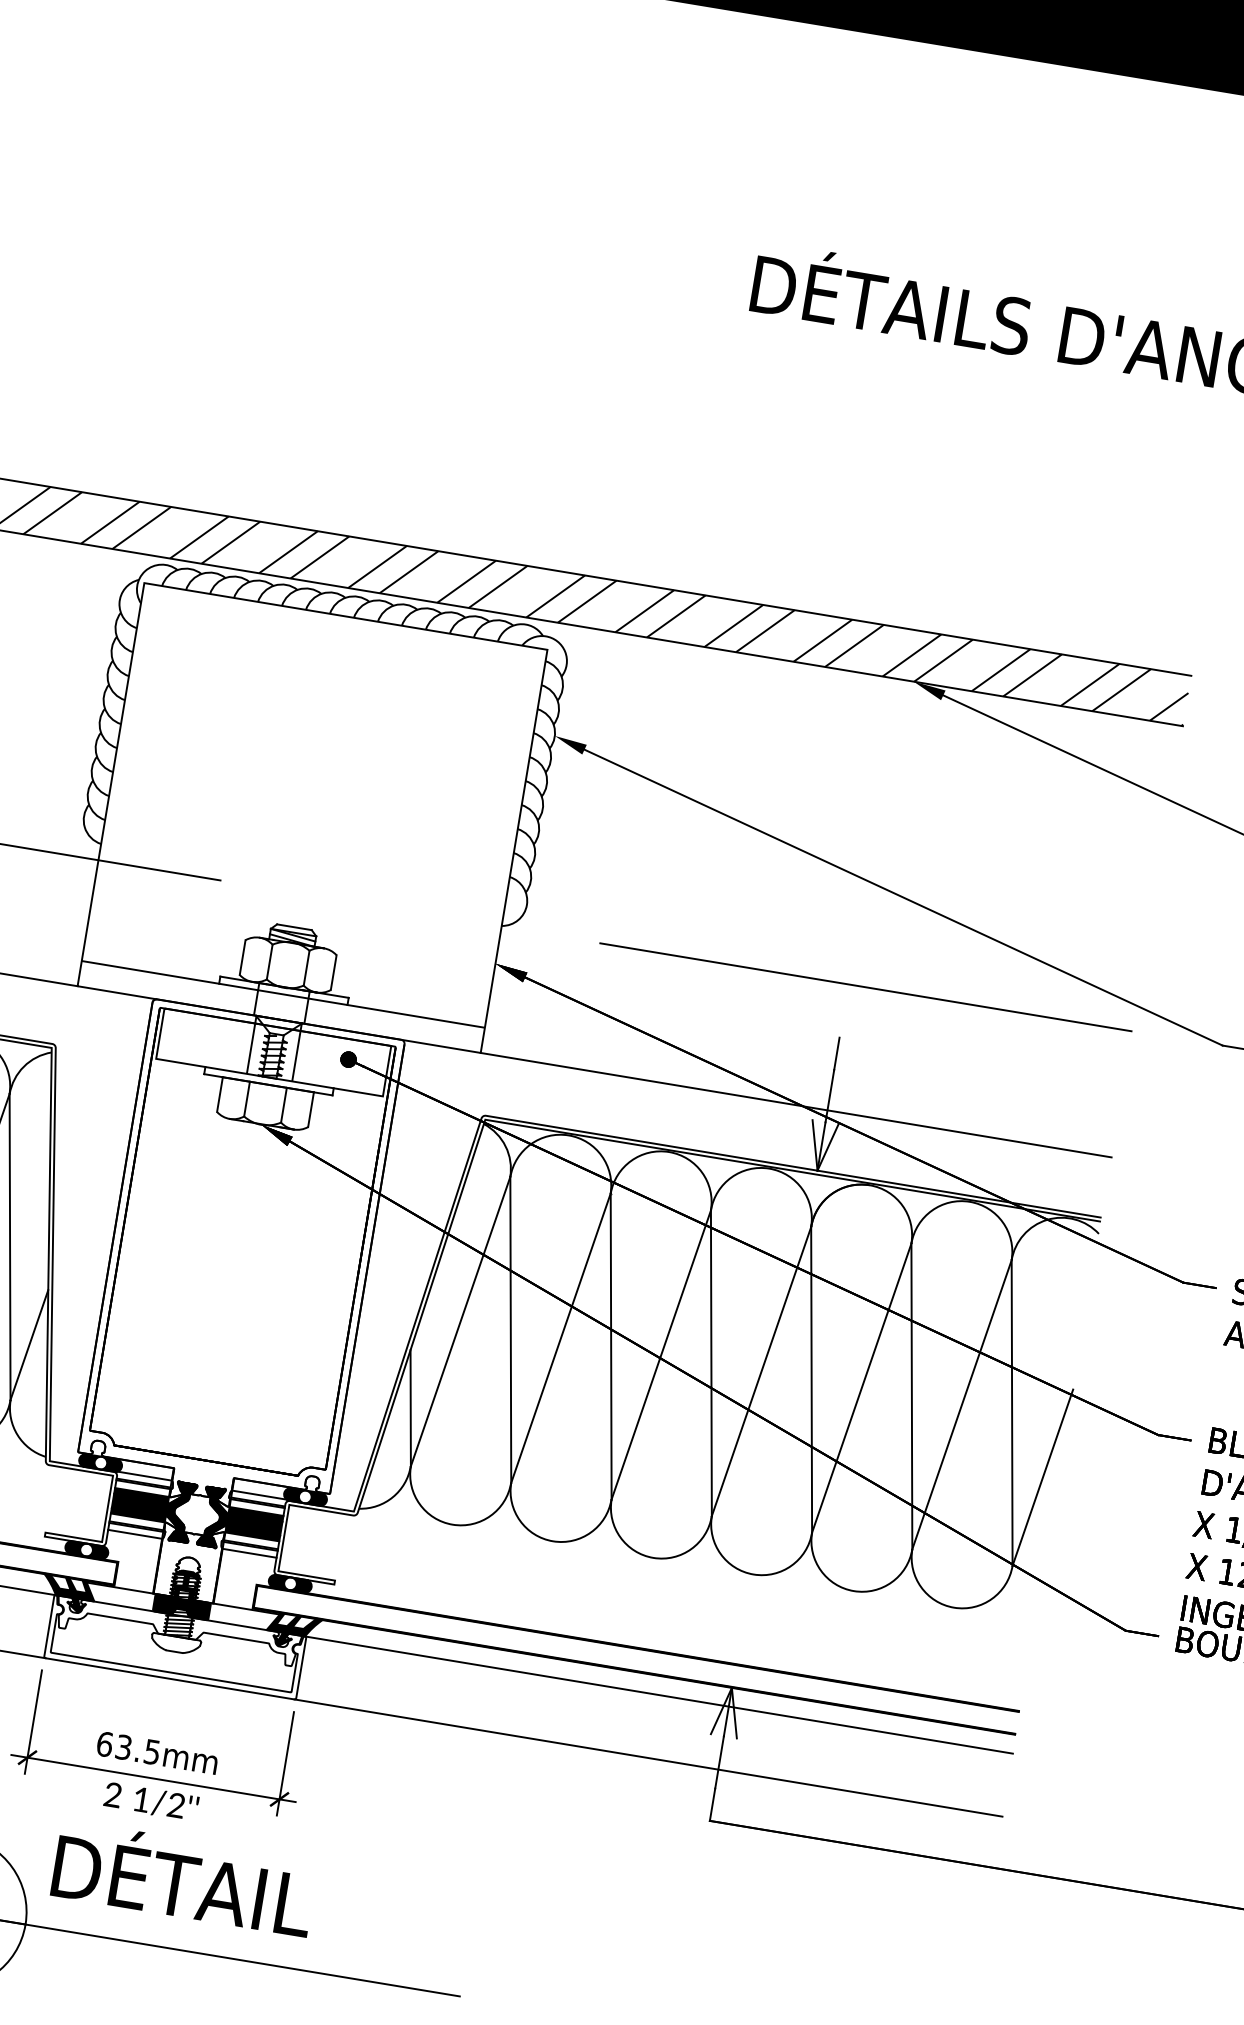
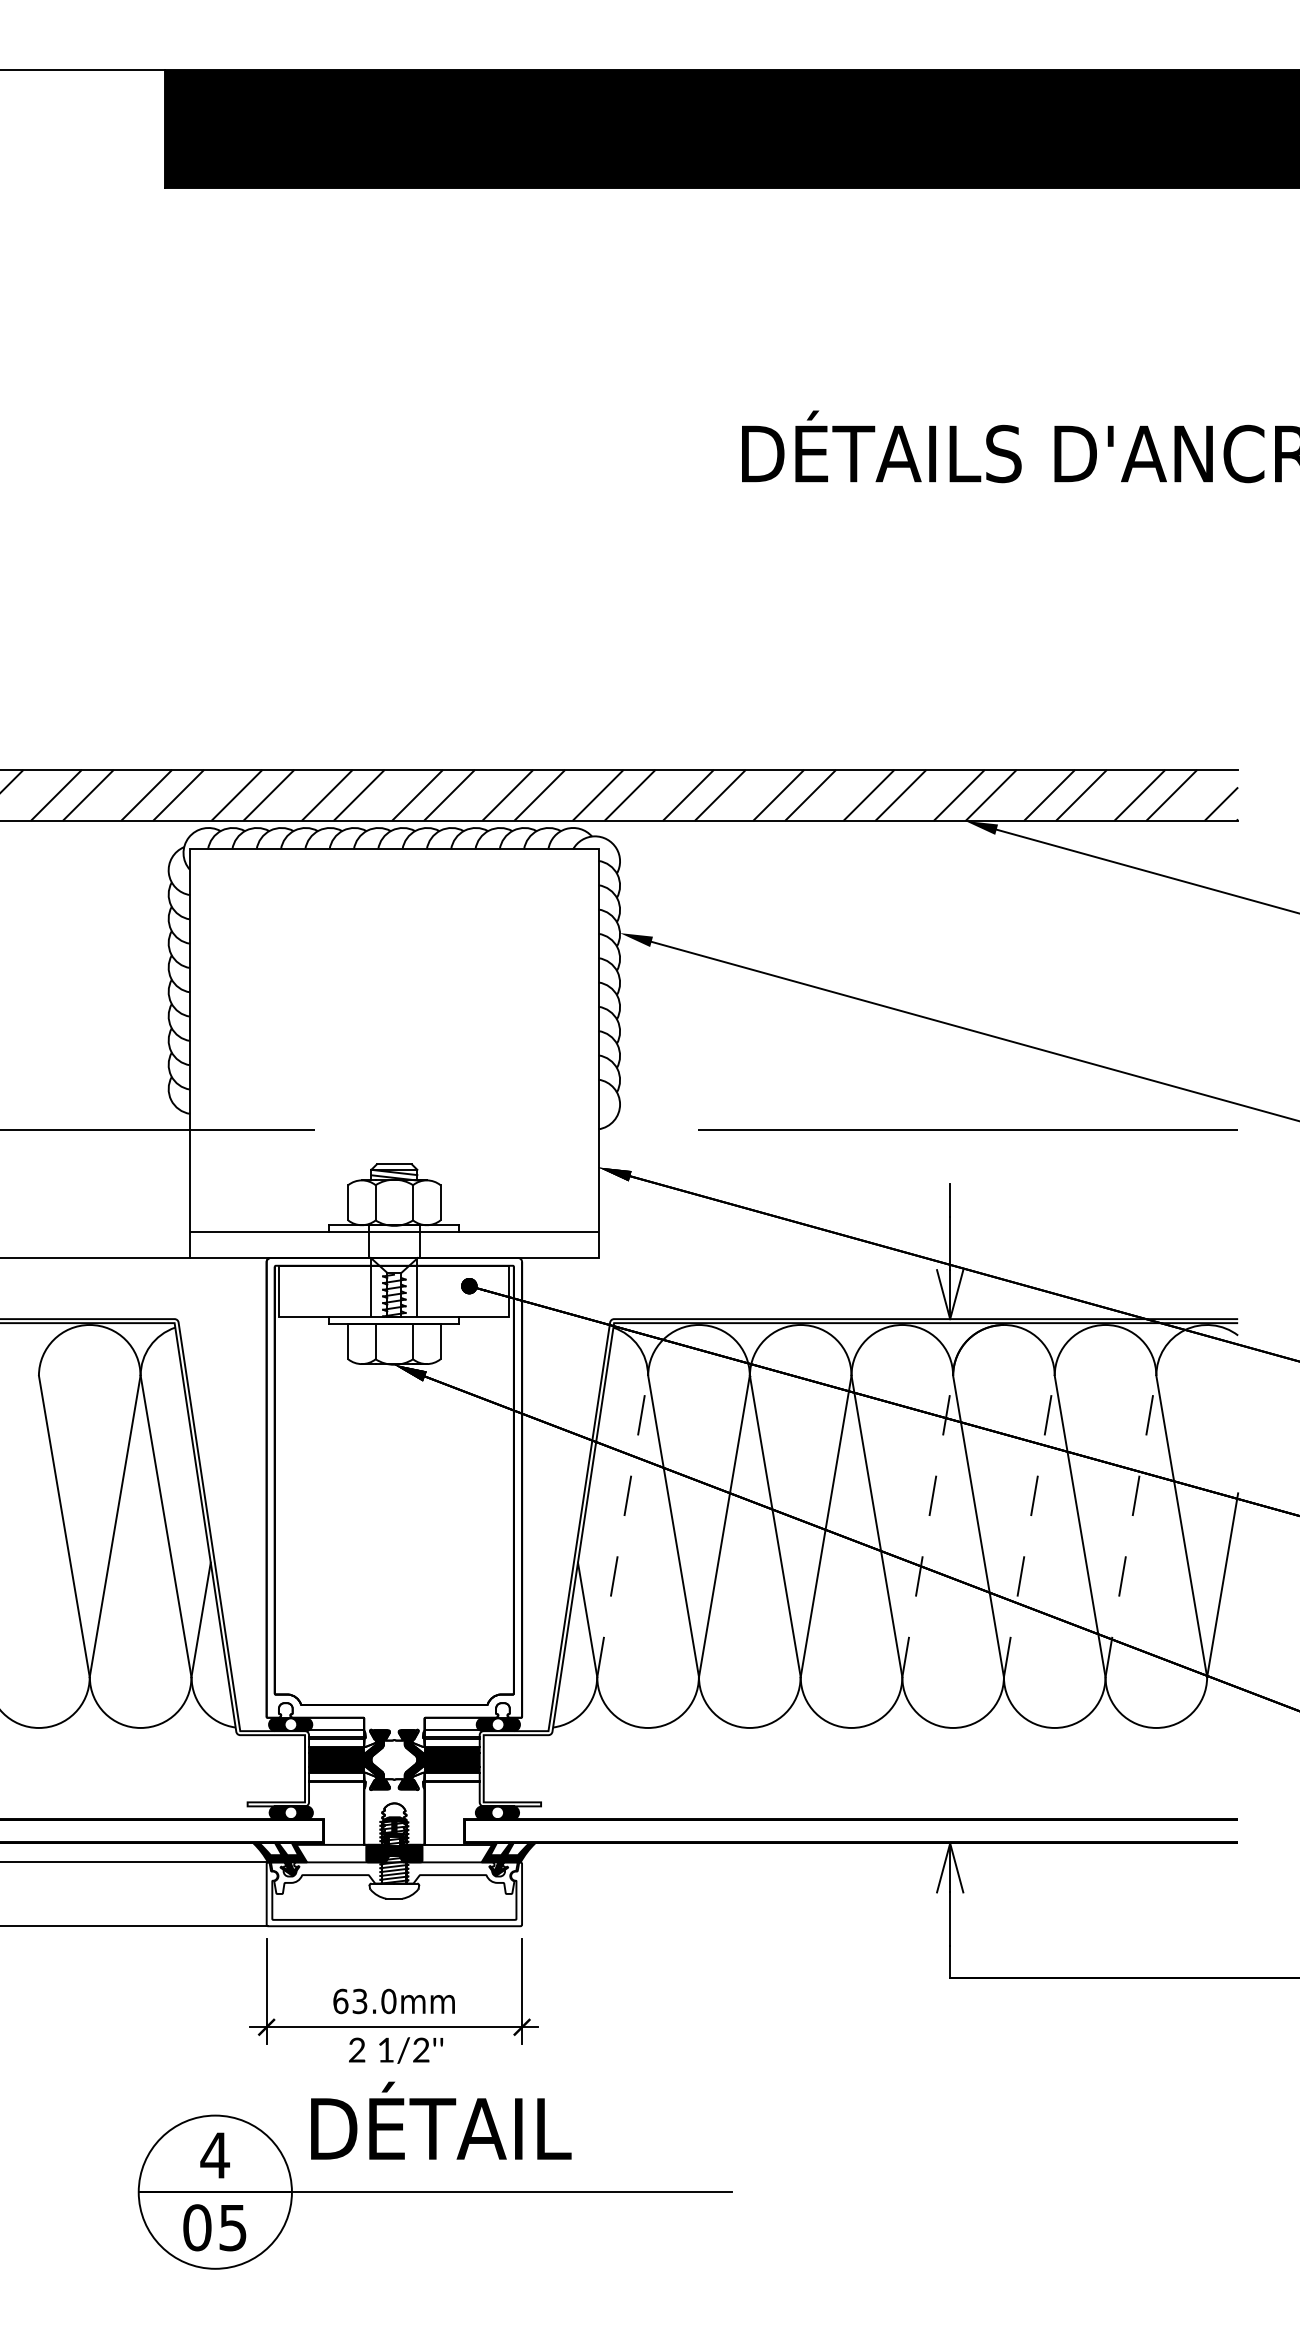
line: (796, 1105) -> (918, 1258), removed
line: (460, 1321) -> (622, 1526), solid -> dashed
line: (761, 1371) -> (927, 1526), solid -> dashed
line: (861, 1388) -> (1029, 1526), solid -> dashed
line: (961, 1404) -> (1130, 1526), solid -> dashed
line: (135, 1534) -> (336, 1789), removed
line: (249, 1553) -> (452, 1789), removed
line: (659, 1695) -> (879, 1862), removed
text: (151, 1752) -> (388, 2001), 63.5mm -> 63.0mm
line: (648, 1758) -> (879, 1926), removed

